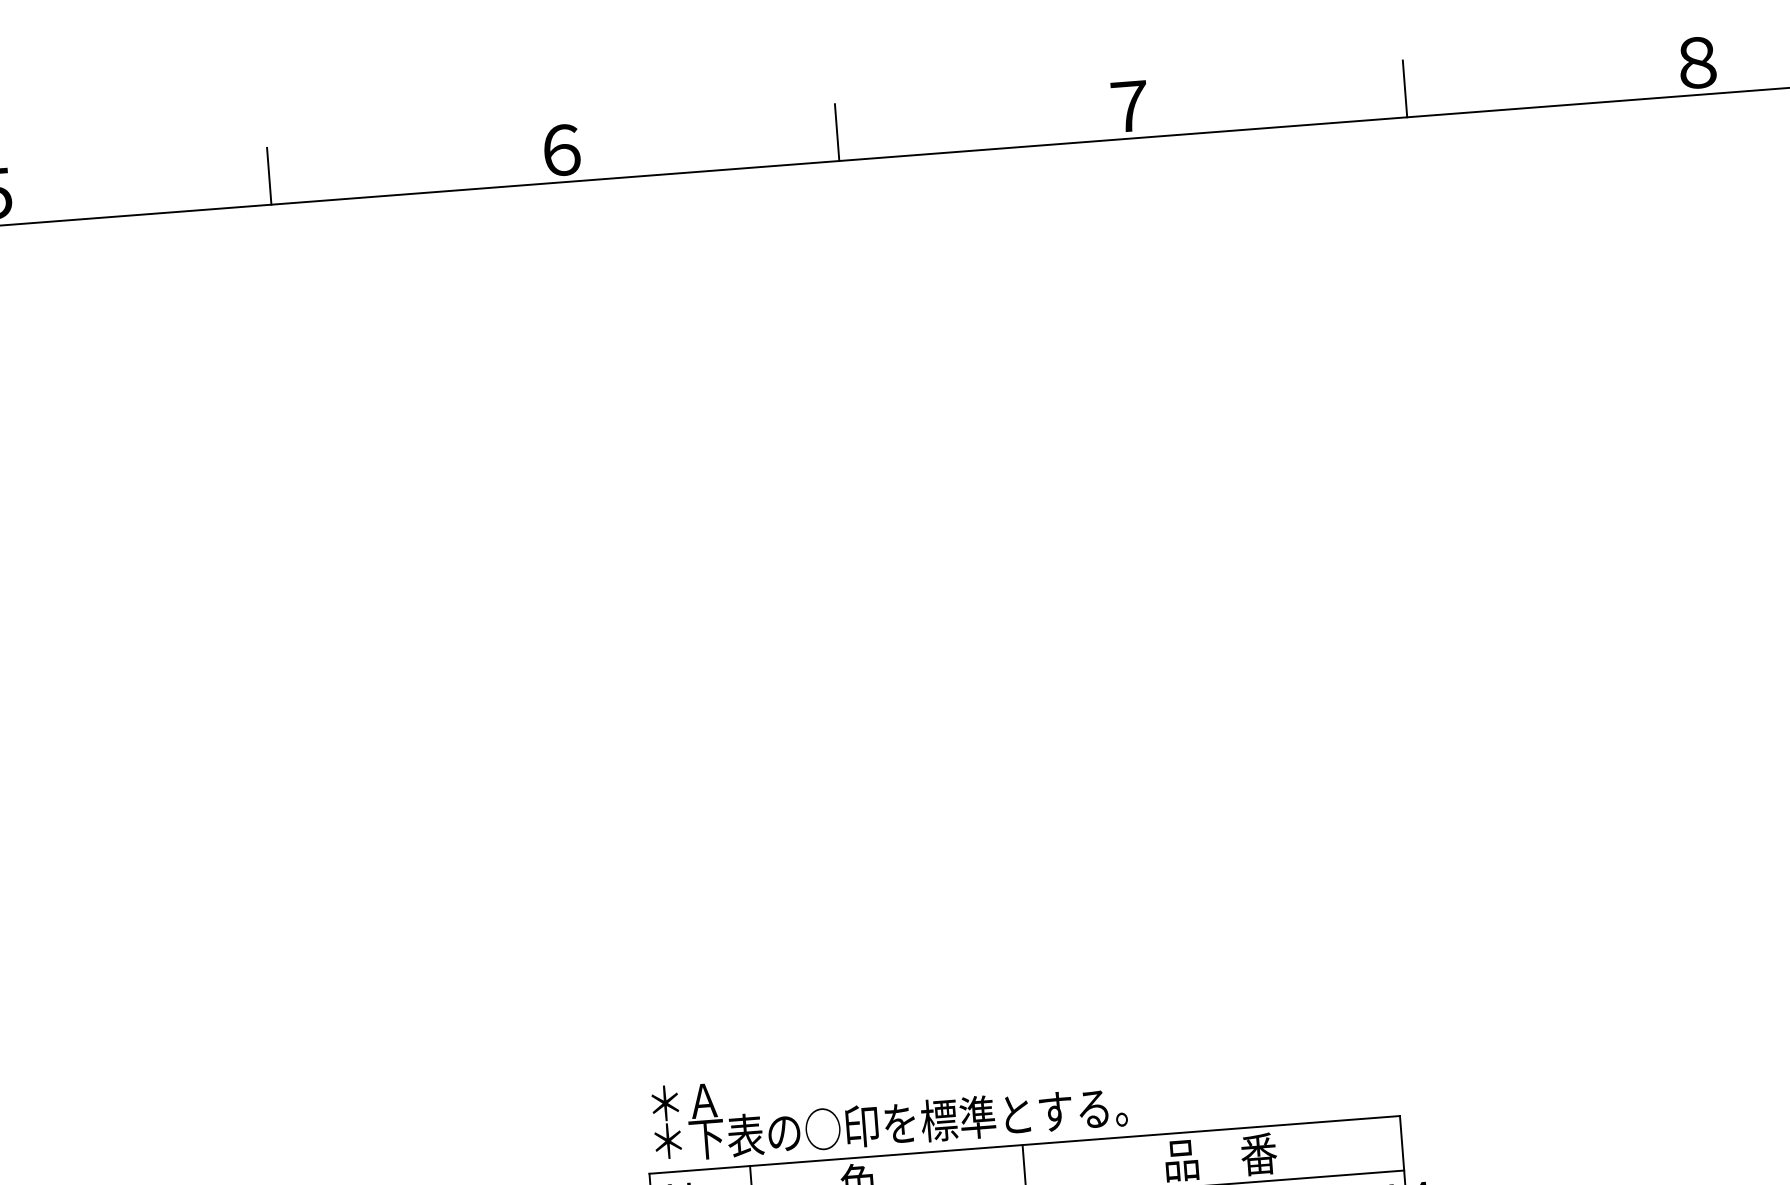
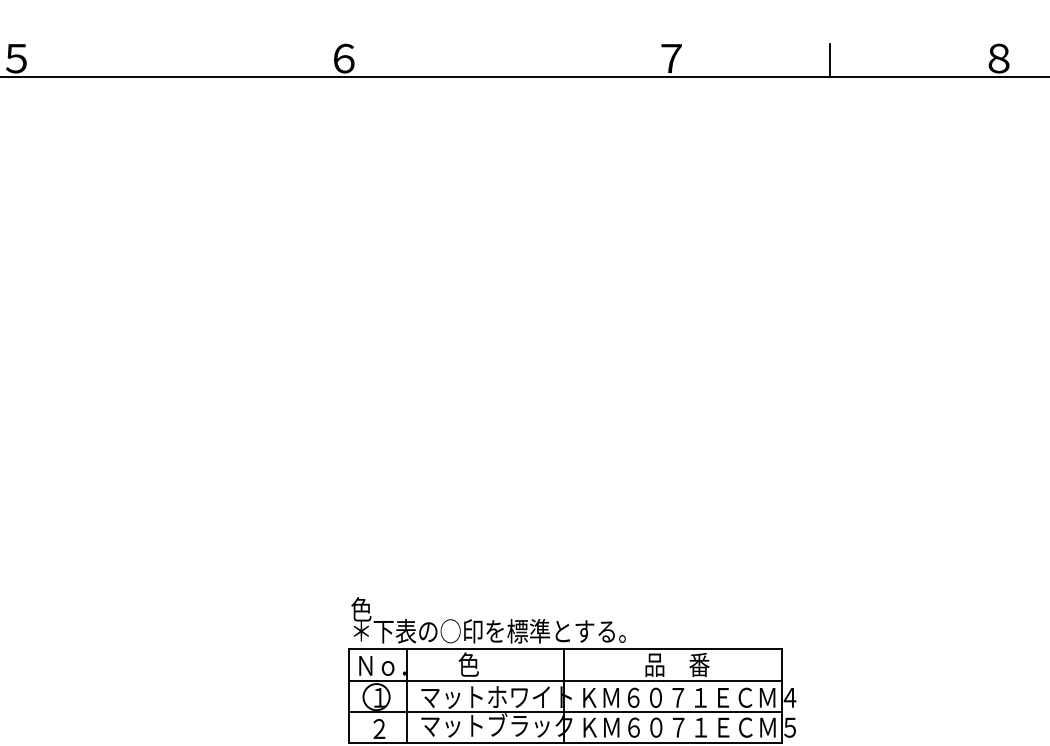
line: (836, 132) -> (502, 60), removed
line: (269, 176) -> (175, 60), removed
text: (681, 1102) -> (370, 609), ＊Ａ -> 色

